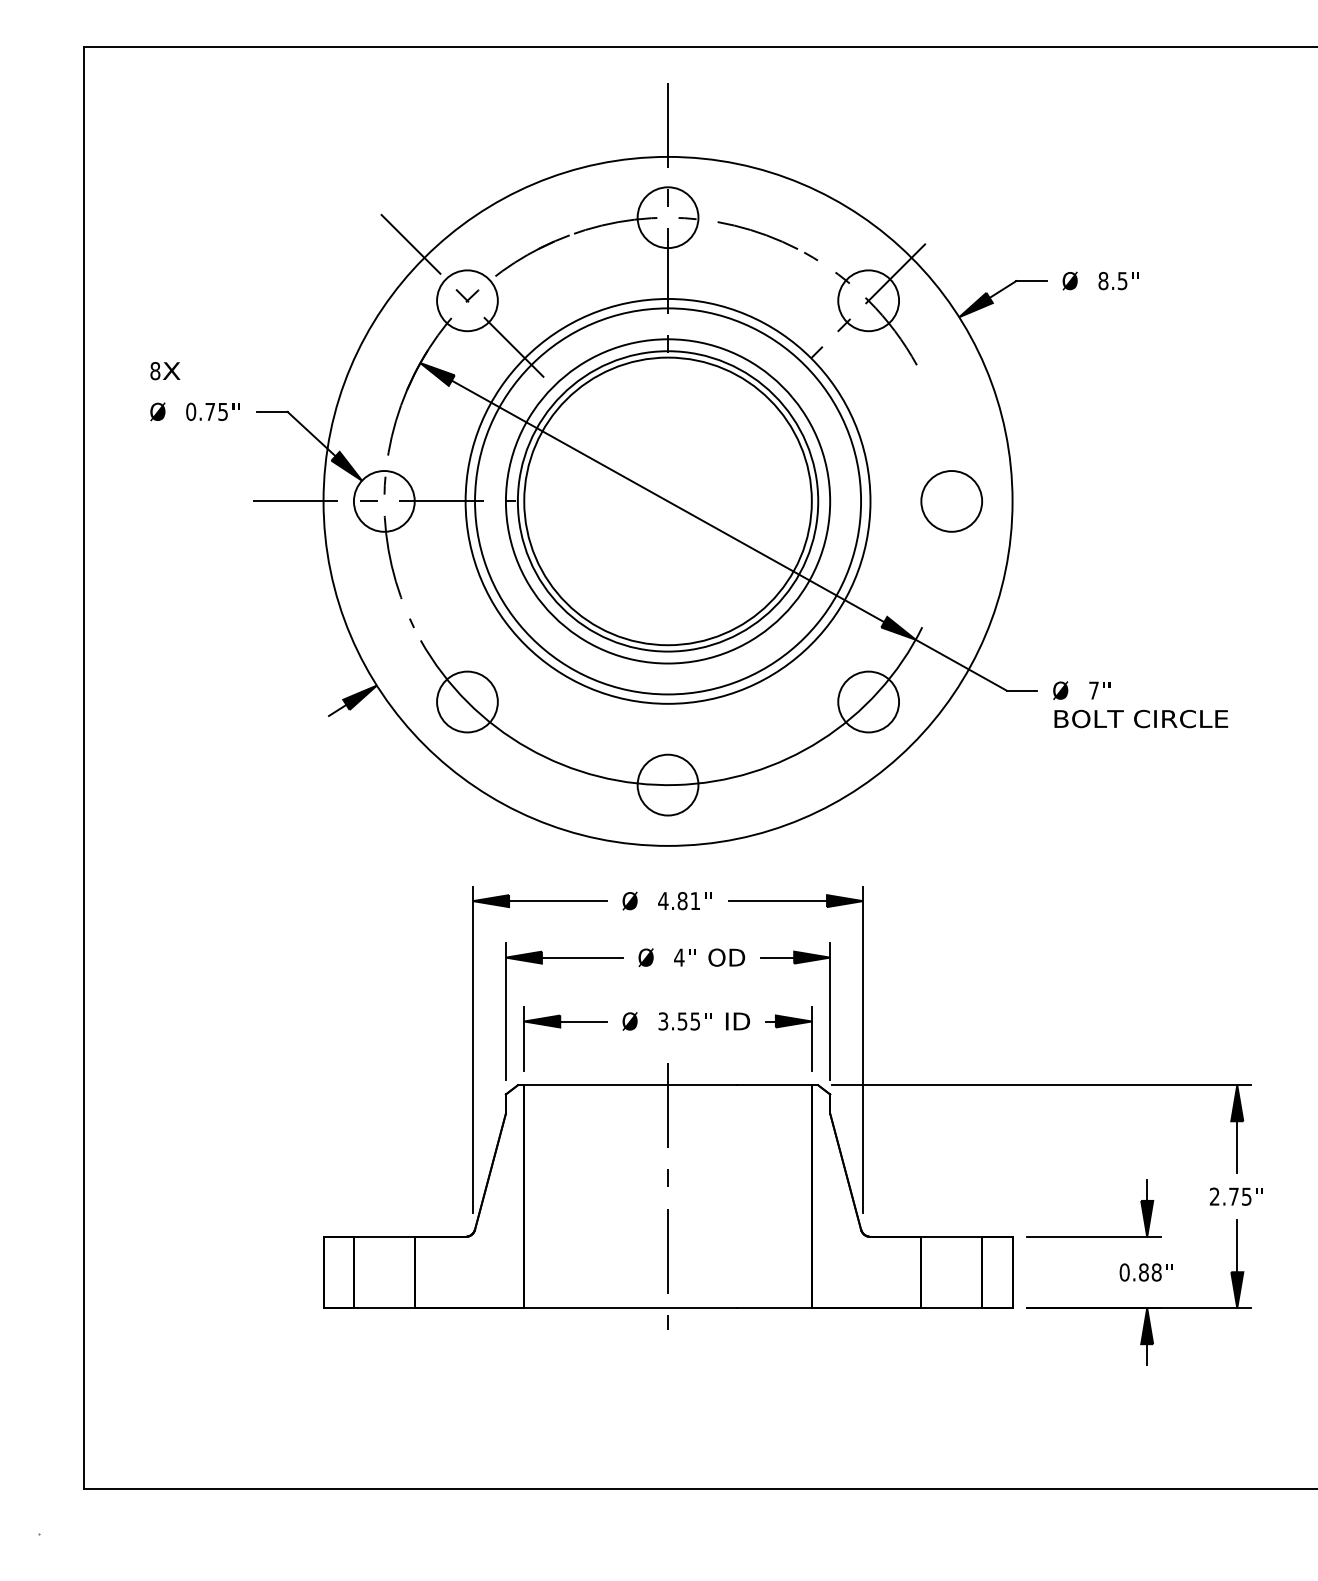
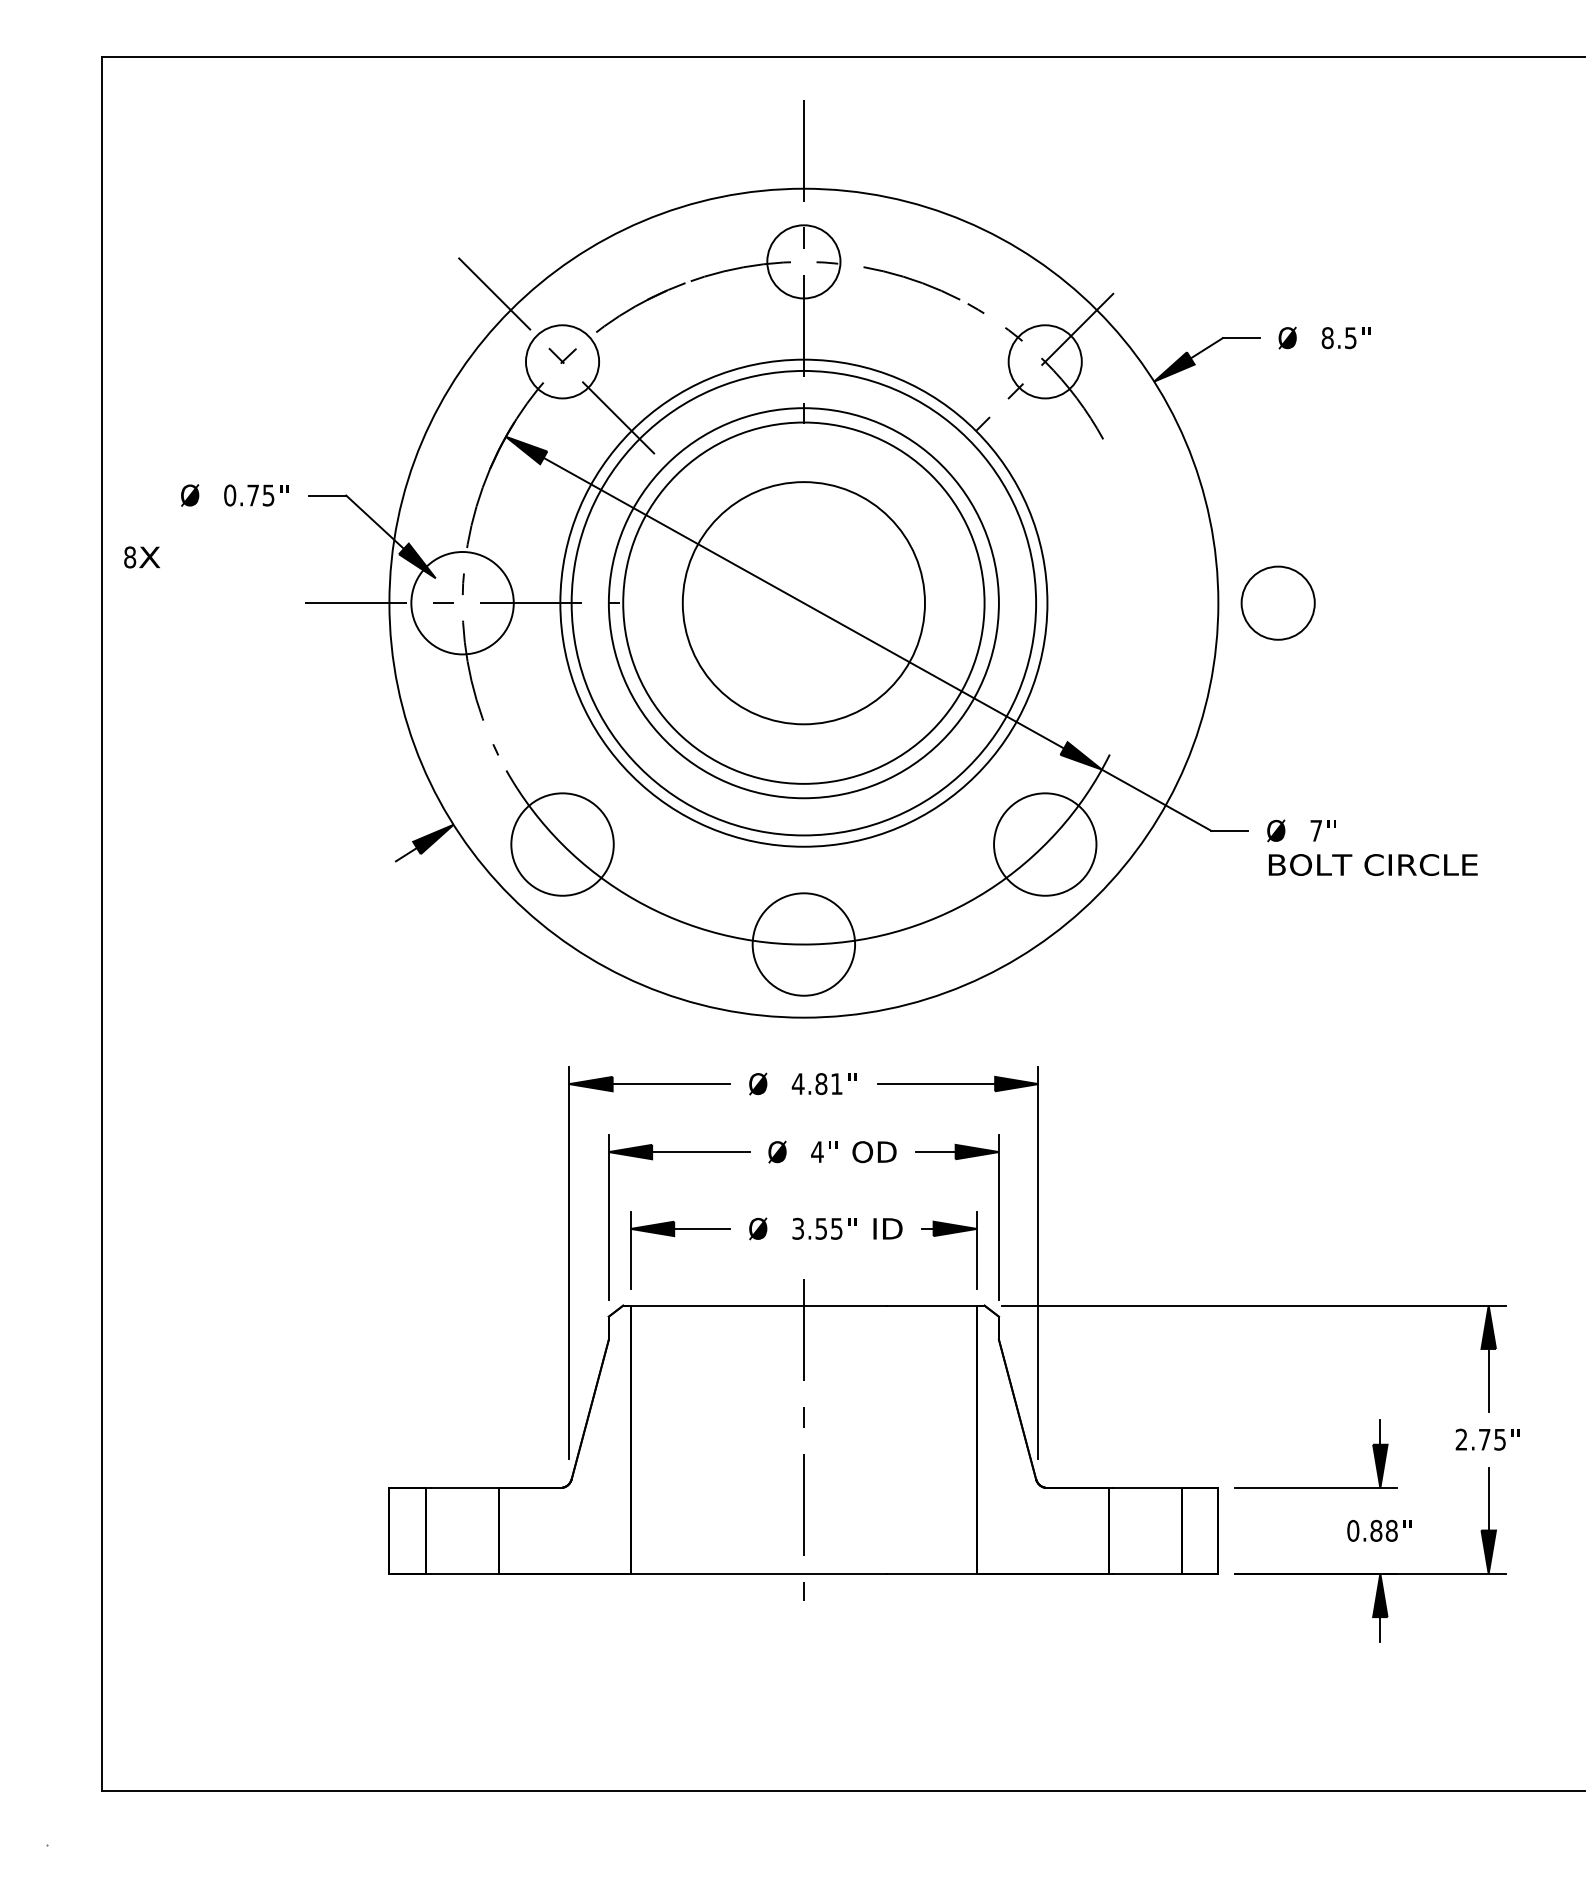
text: (164, 371) -> (141, 557), moved
circle: (384, 500) -> (462, 602), size x1.4
circle: (951, 500) -> (1277, 602), moved
circle: (667, 501) -> (803, 603), size x0.7
circle: (467, 701) -> (562, 844), size x1.4
circle: (868, 701) -> (1044, 844), size x1.4
circle: (667, 785) -> (803, 944), size x1.4

